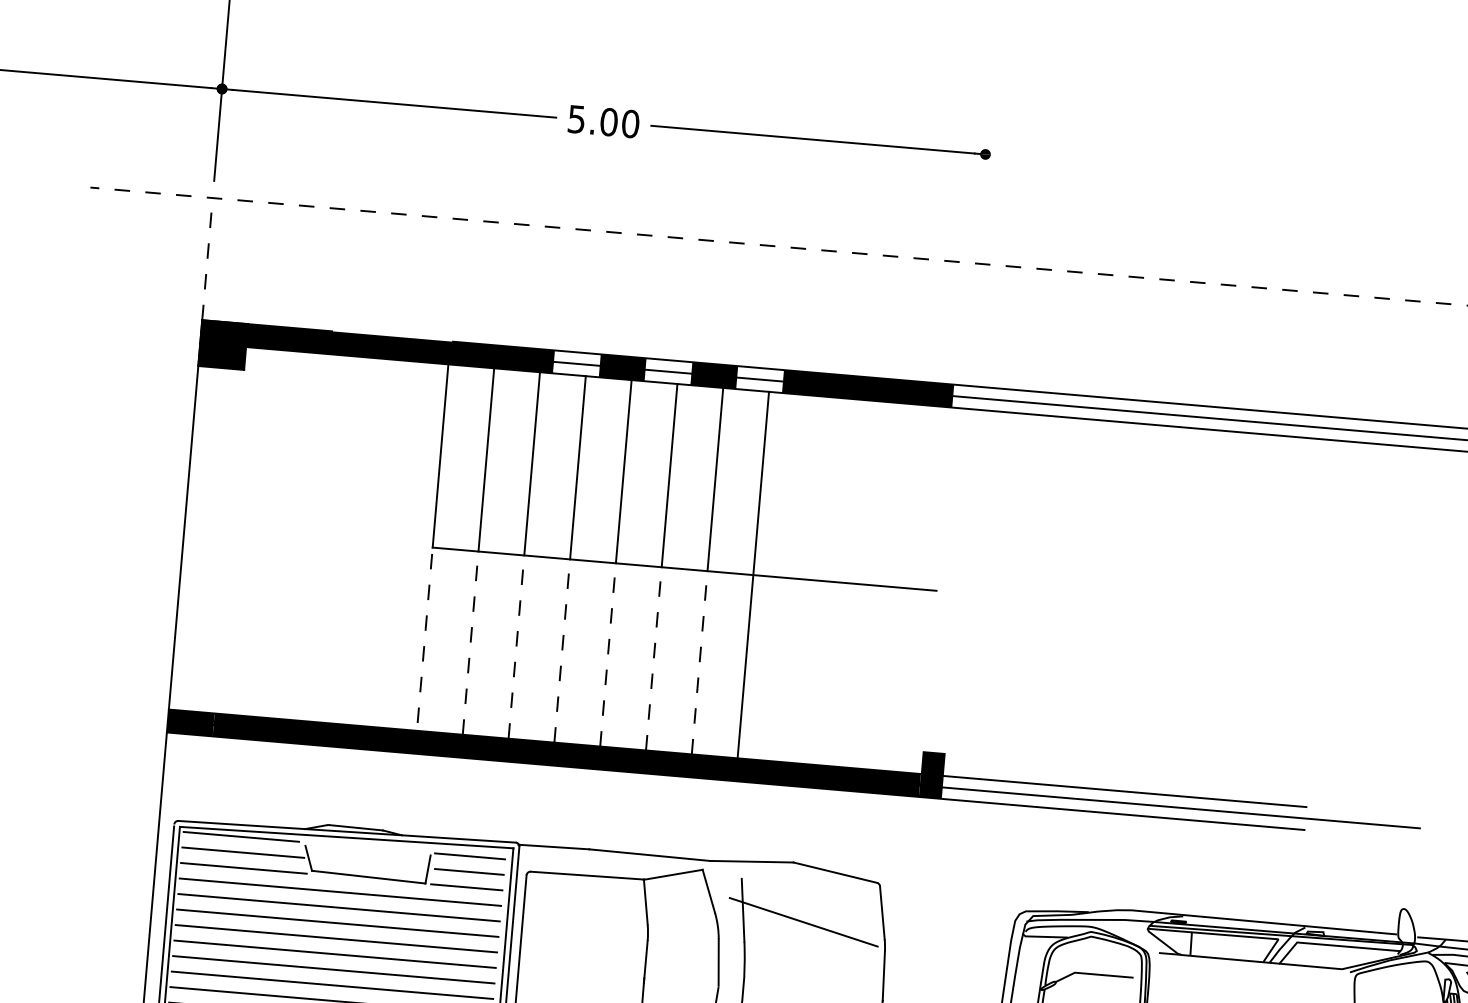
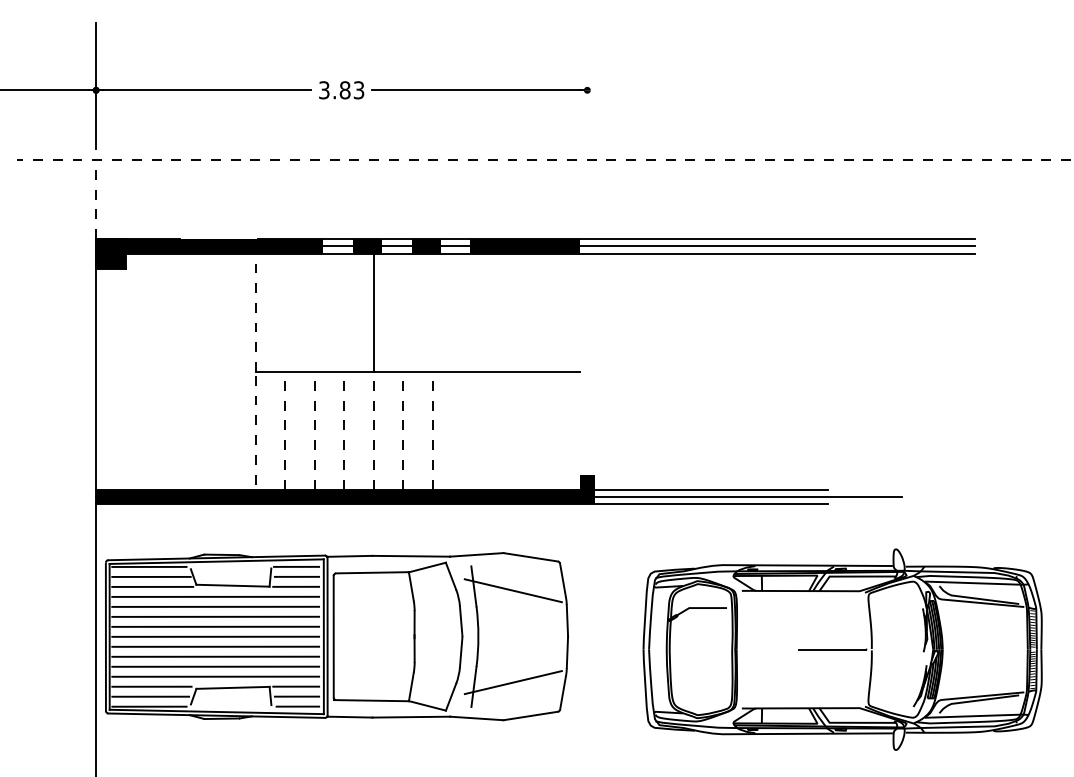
text: (603, 121) -> (341, 90), 5.00 -> 3.83
line: (440, 455) -> (255, 312), solid -> dashed
line: (486, 459) -> (285, 312), removed
line: (531, 463) -> (314, 312), removed
line: (578, 467) -> (344, 312), removed
line: (670, 475) -> (403, 312), removed
line: (715, 479) -> (432, 312), removed
line: (753, 574) -> (462, 371), removed

